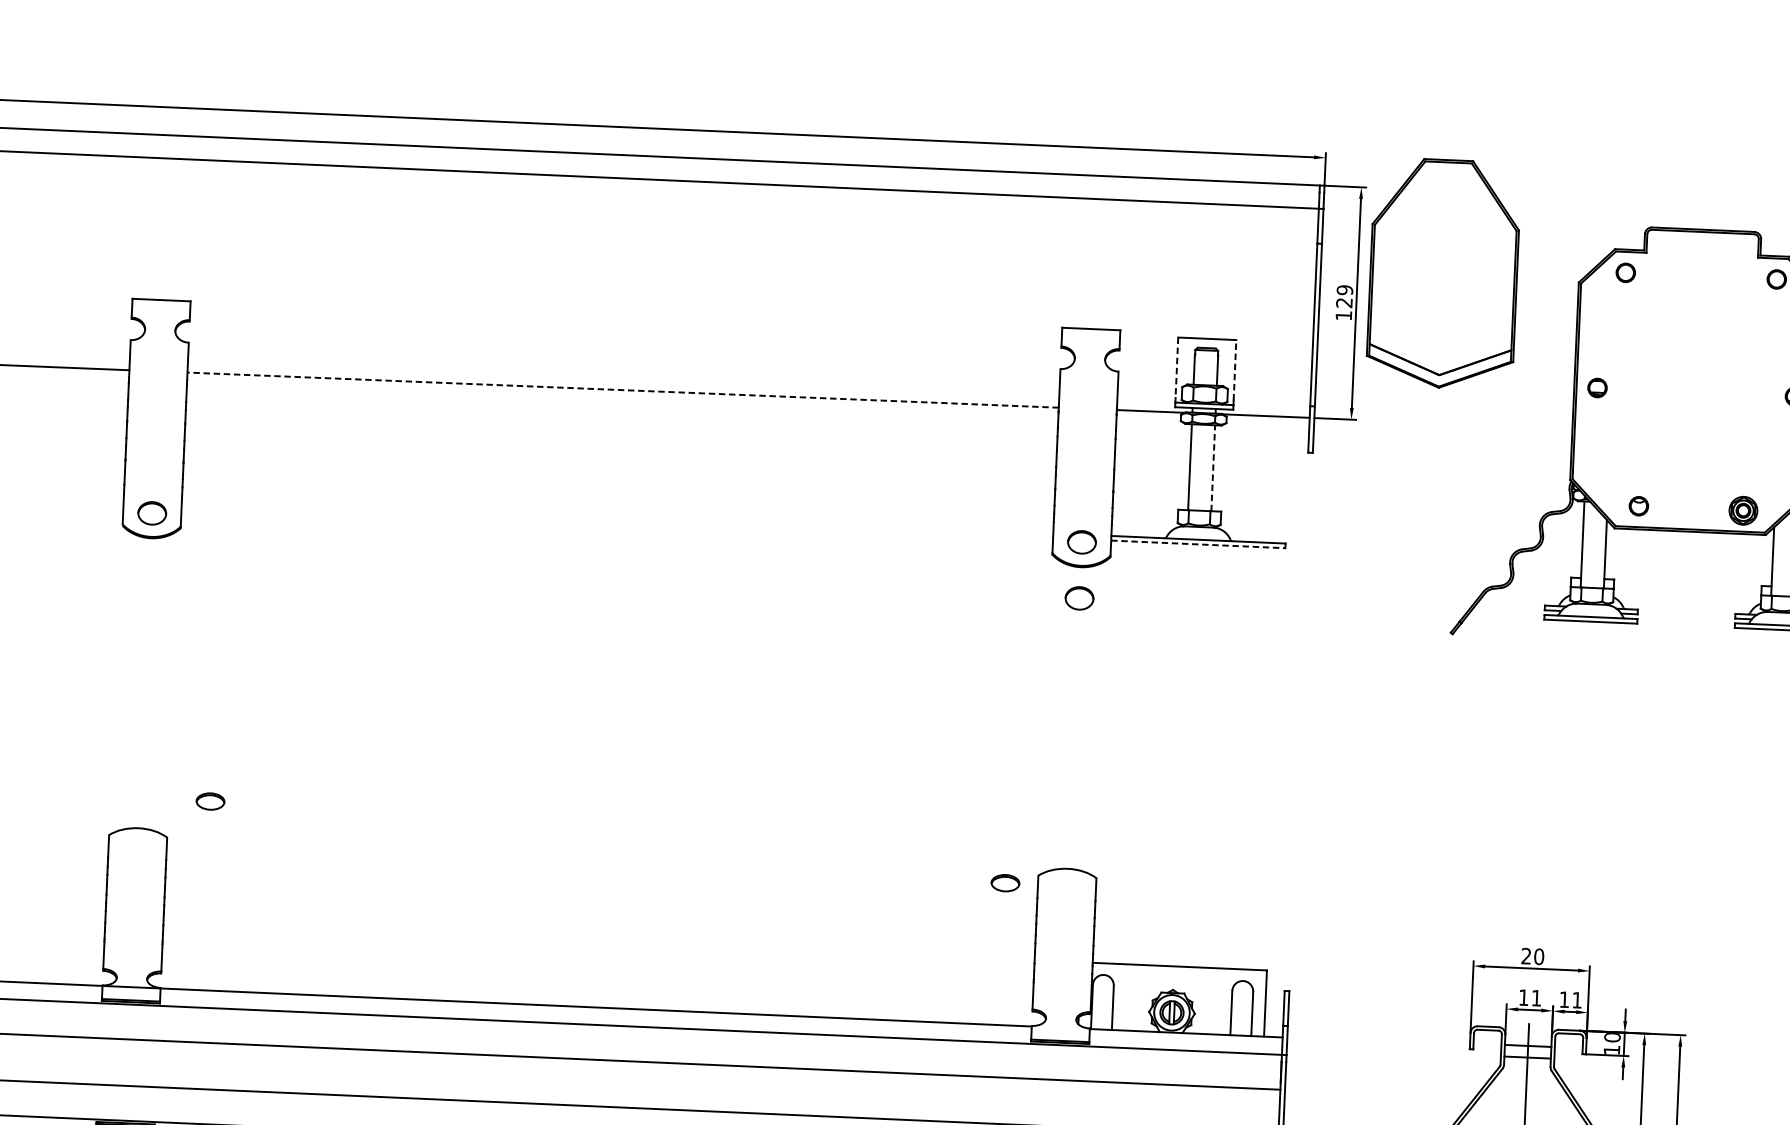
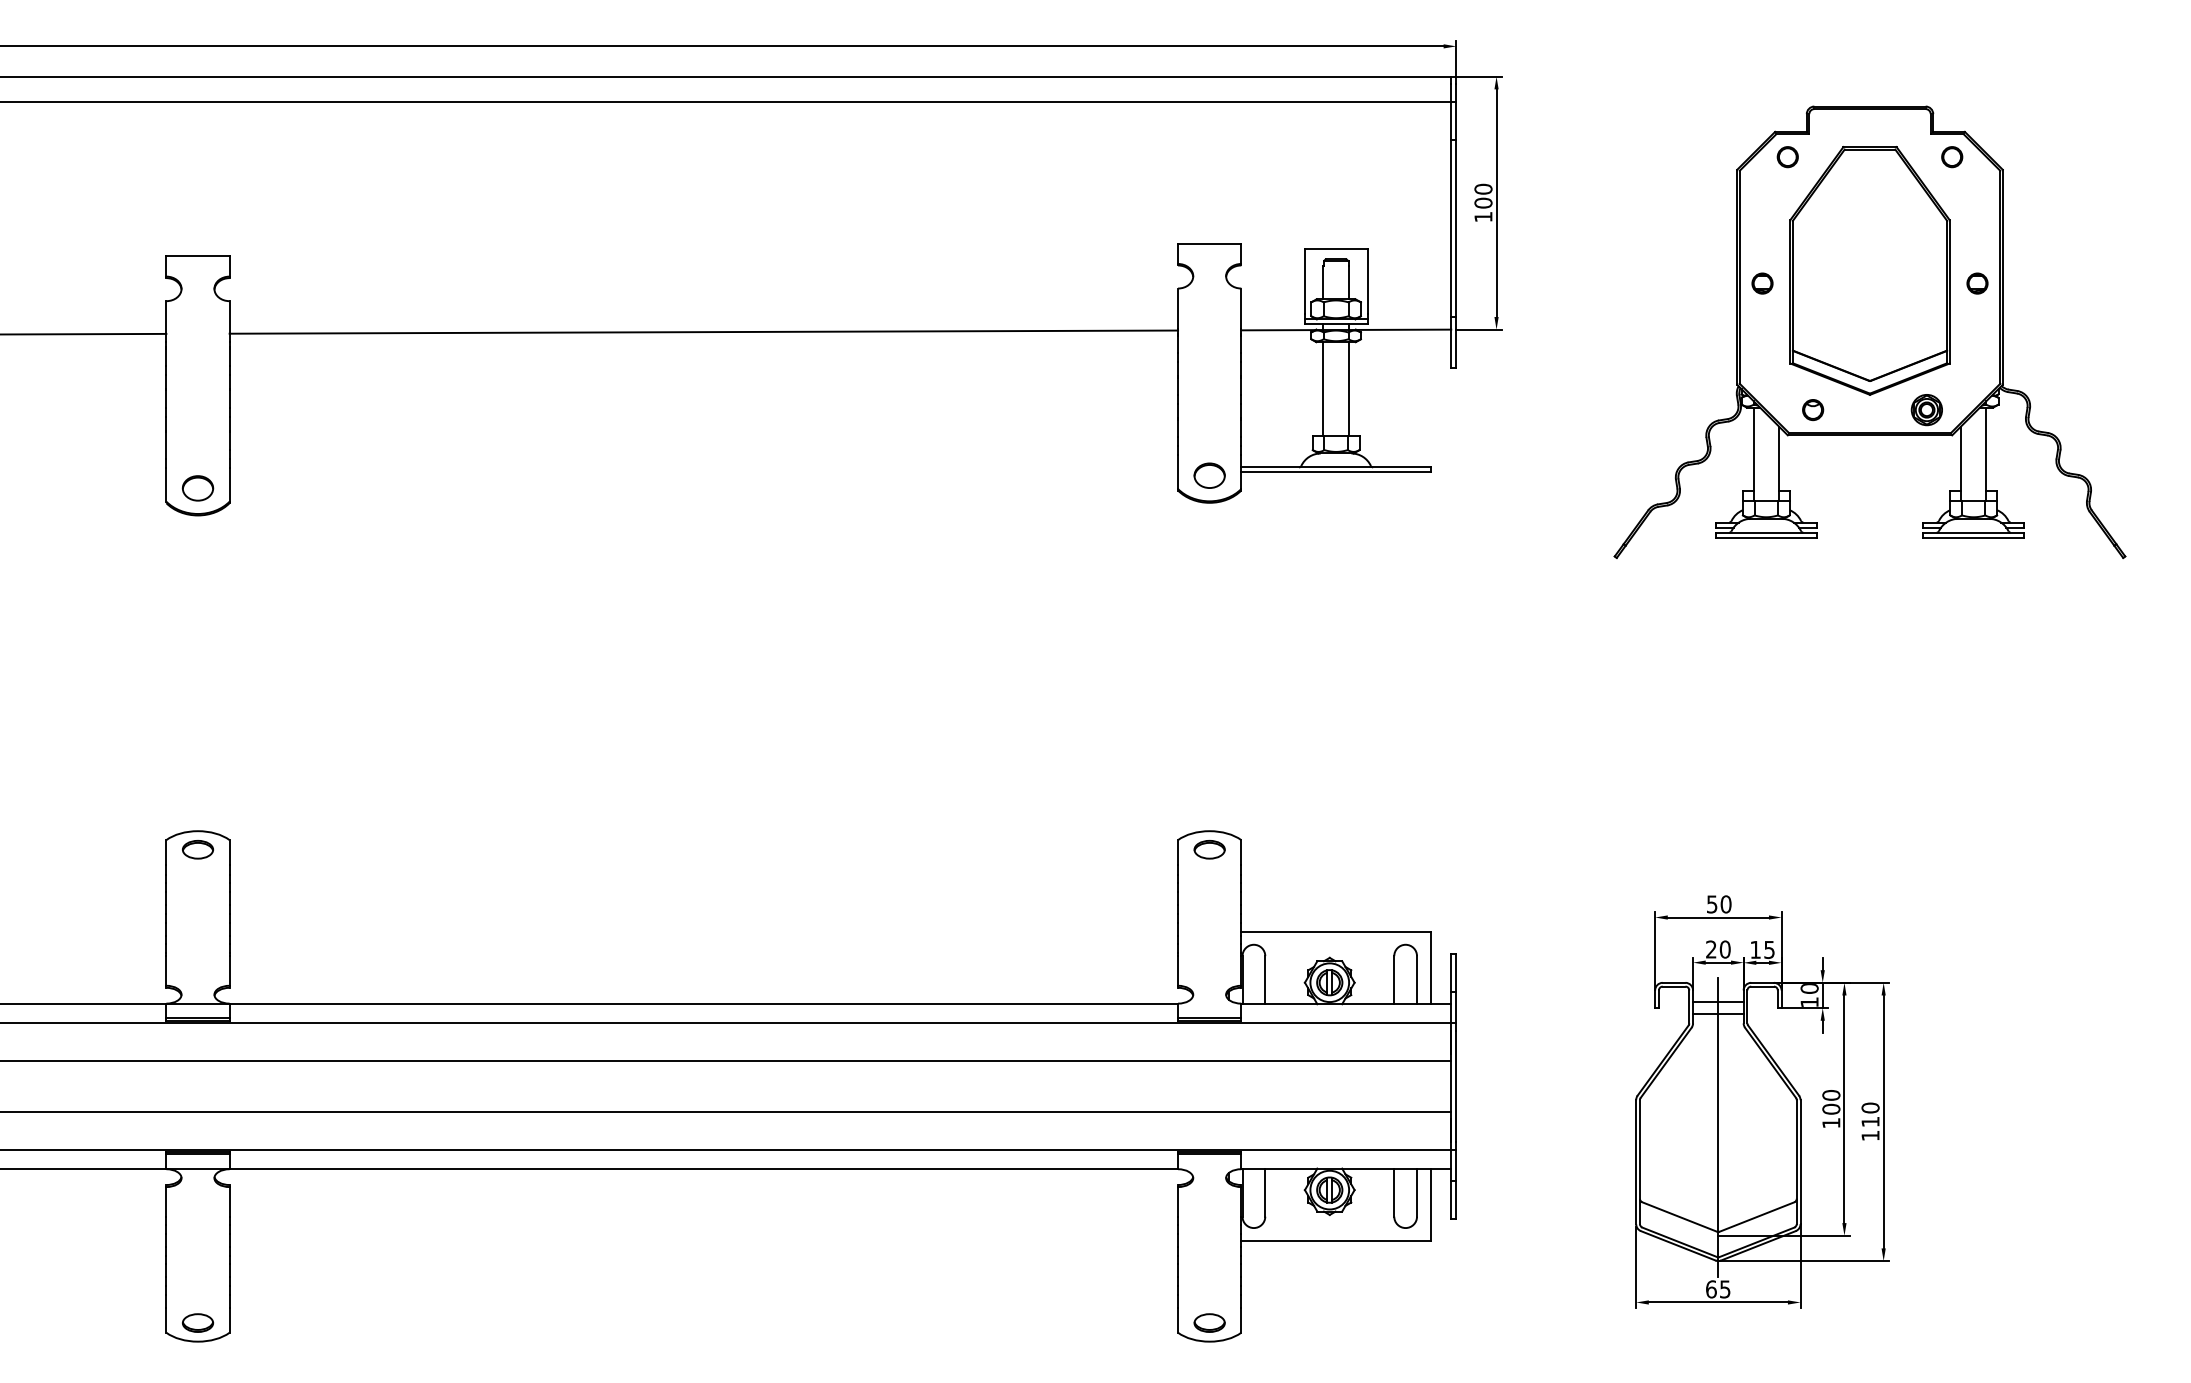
part: (1443, 273) -> (1869, 270), moved
text: (1344, 295) -> (1483, 195), 129 -> 100
line: (1176, 367) -> (1304, 281), dashed -> solid
line: (1234, 370) -> (1367, 281), dashed -> solid
line: (622, 390) -> (703, 332), dashed -> solid
line: (1212, 468) -> (1348, 389), dashed -> solid
line: (1198, 544) -> (1336, 472), dashed -> solid
part: (1079, 598) -> (1209, 536), removed
part: (210, 801) -> (197, 849), moved
part: (1005, 882) -> (1209, 849), moved
text: (1526, 956) -> (1712, 904), 20 -> 50
text: (1530, 997) -> (1718, 949), 11 -> 20
text: (1577, 1000) -> (1769, 950), 11 -> 15

